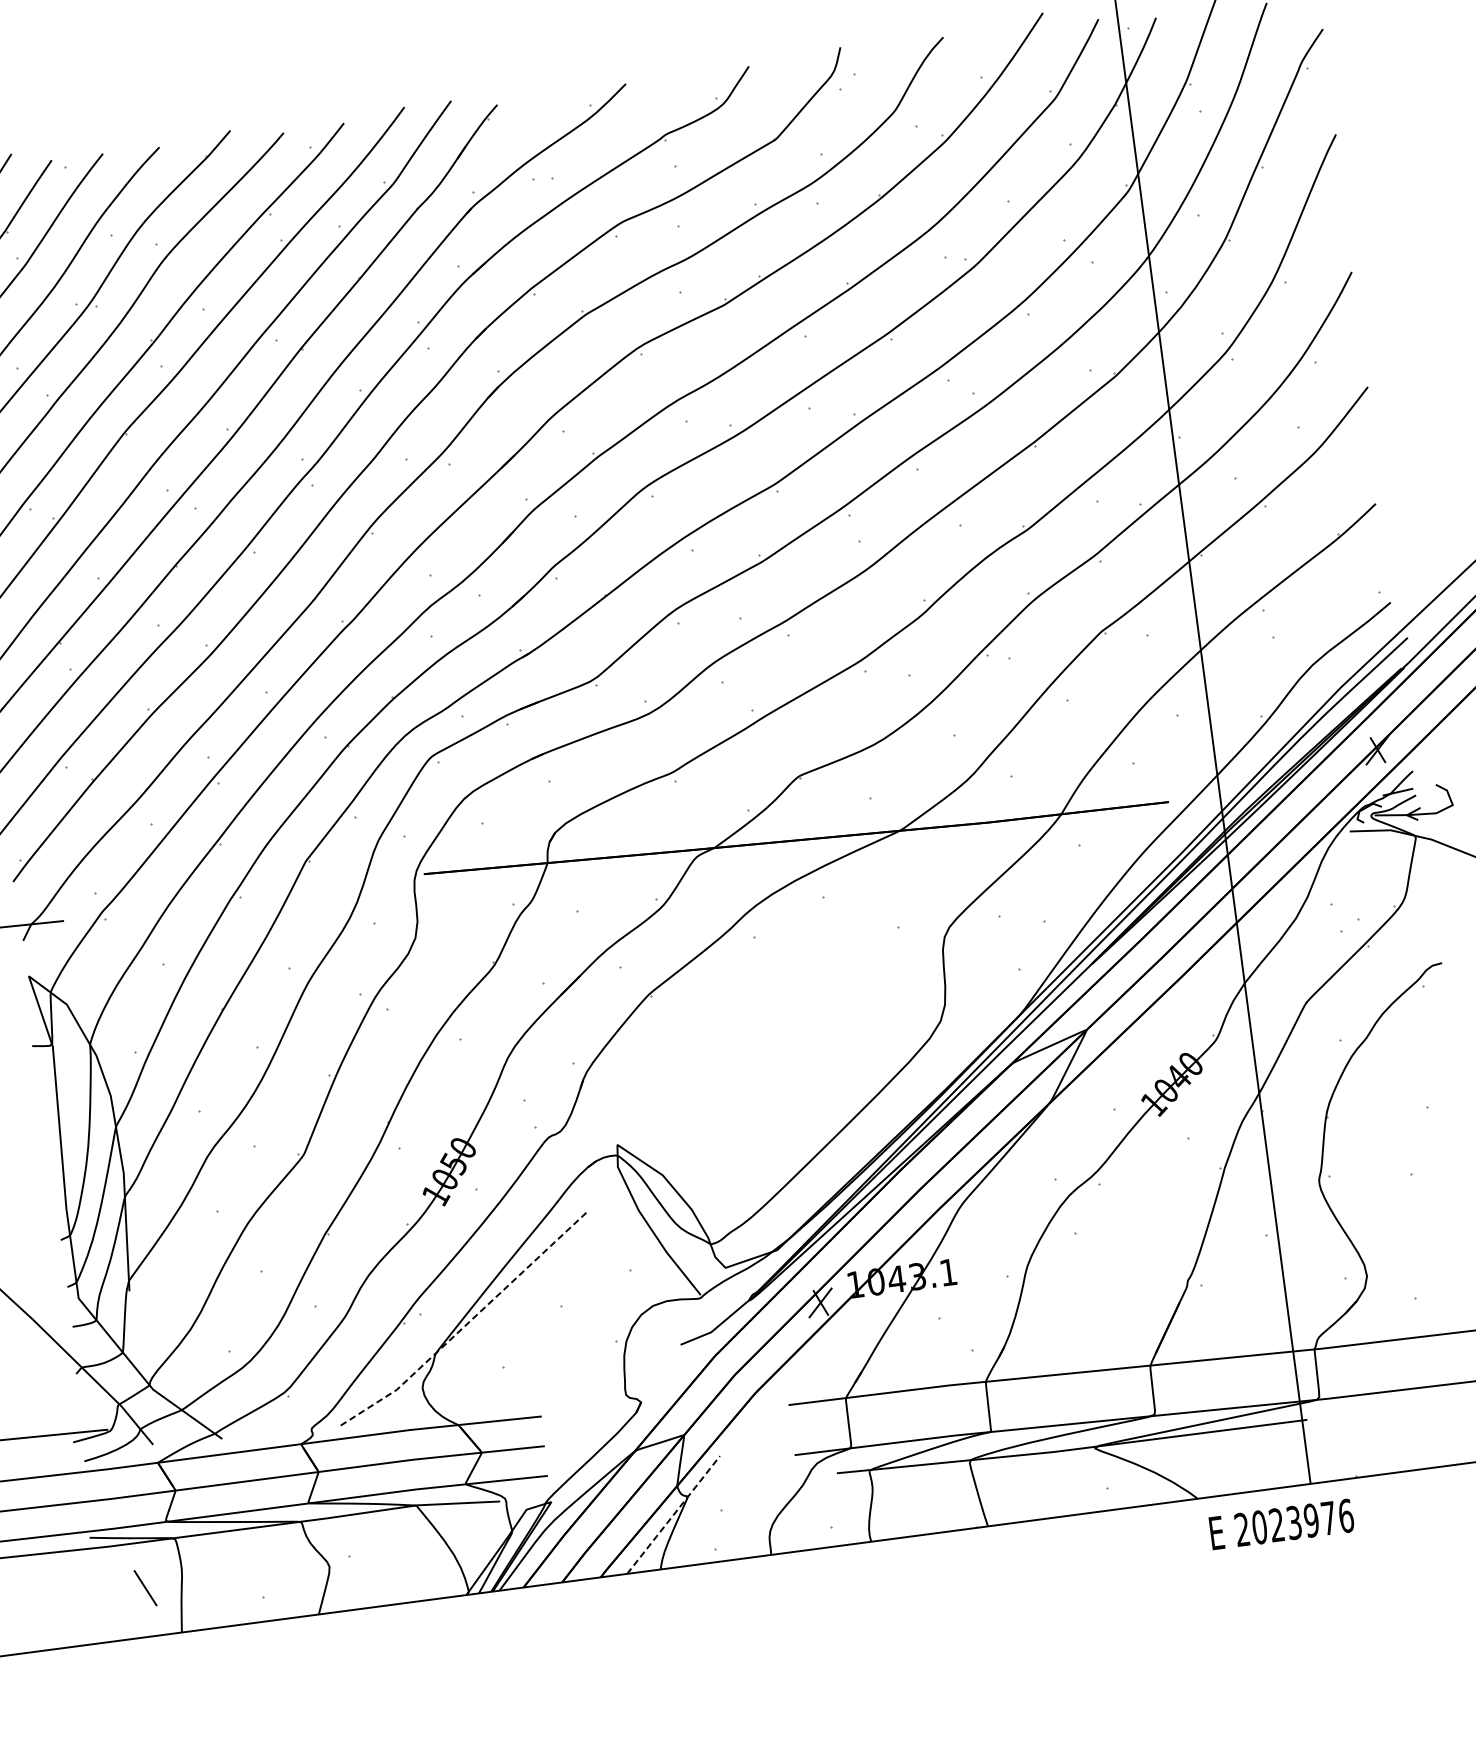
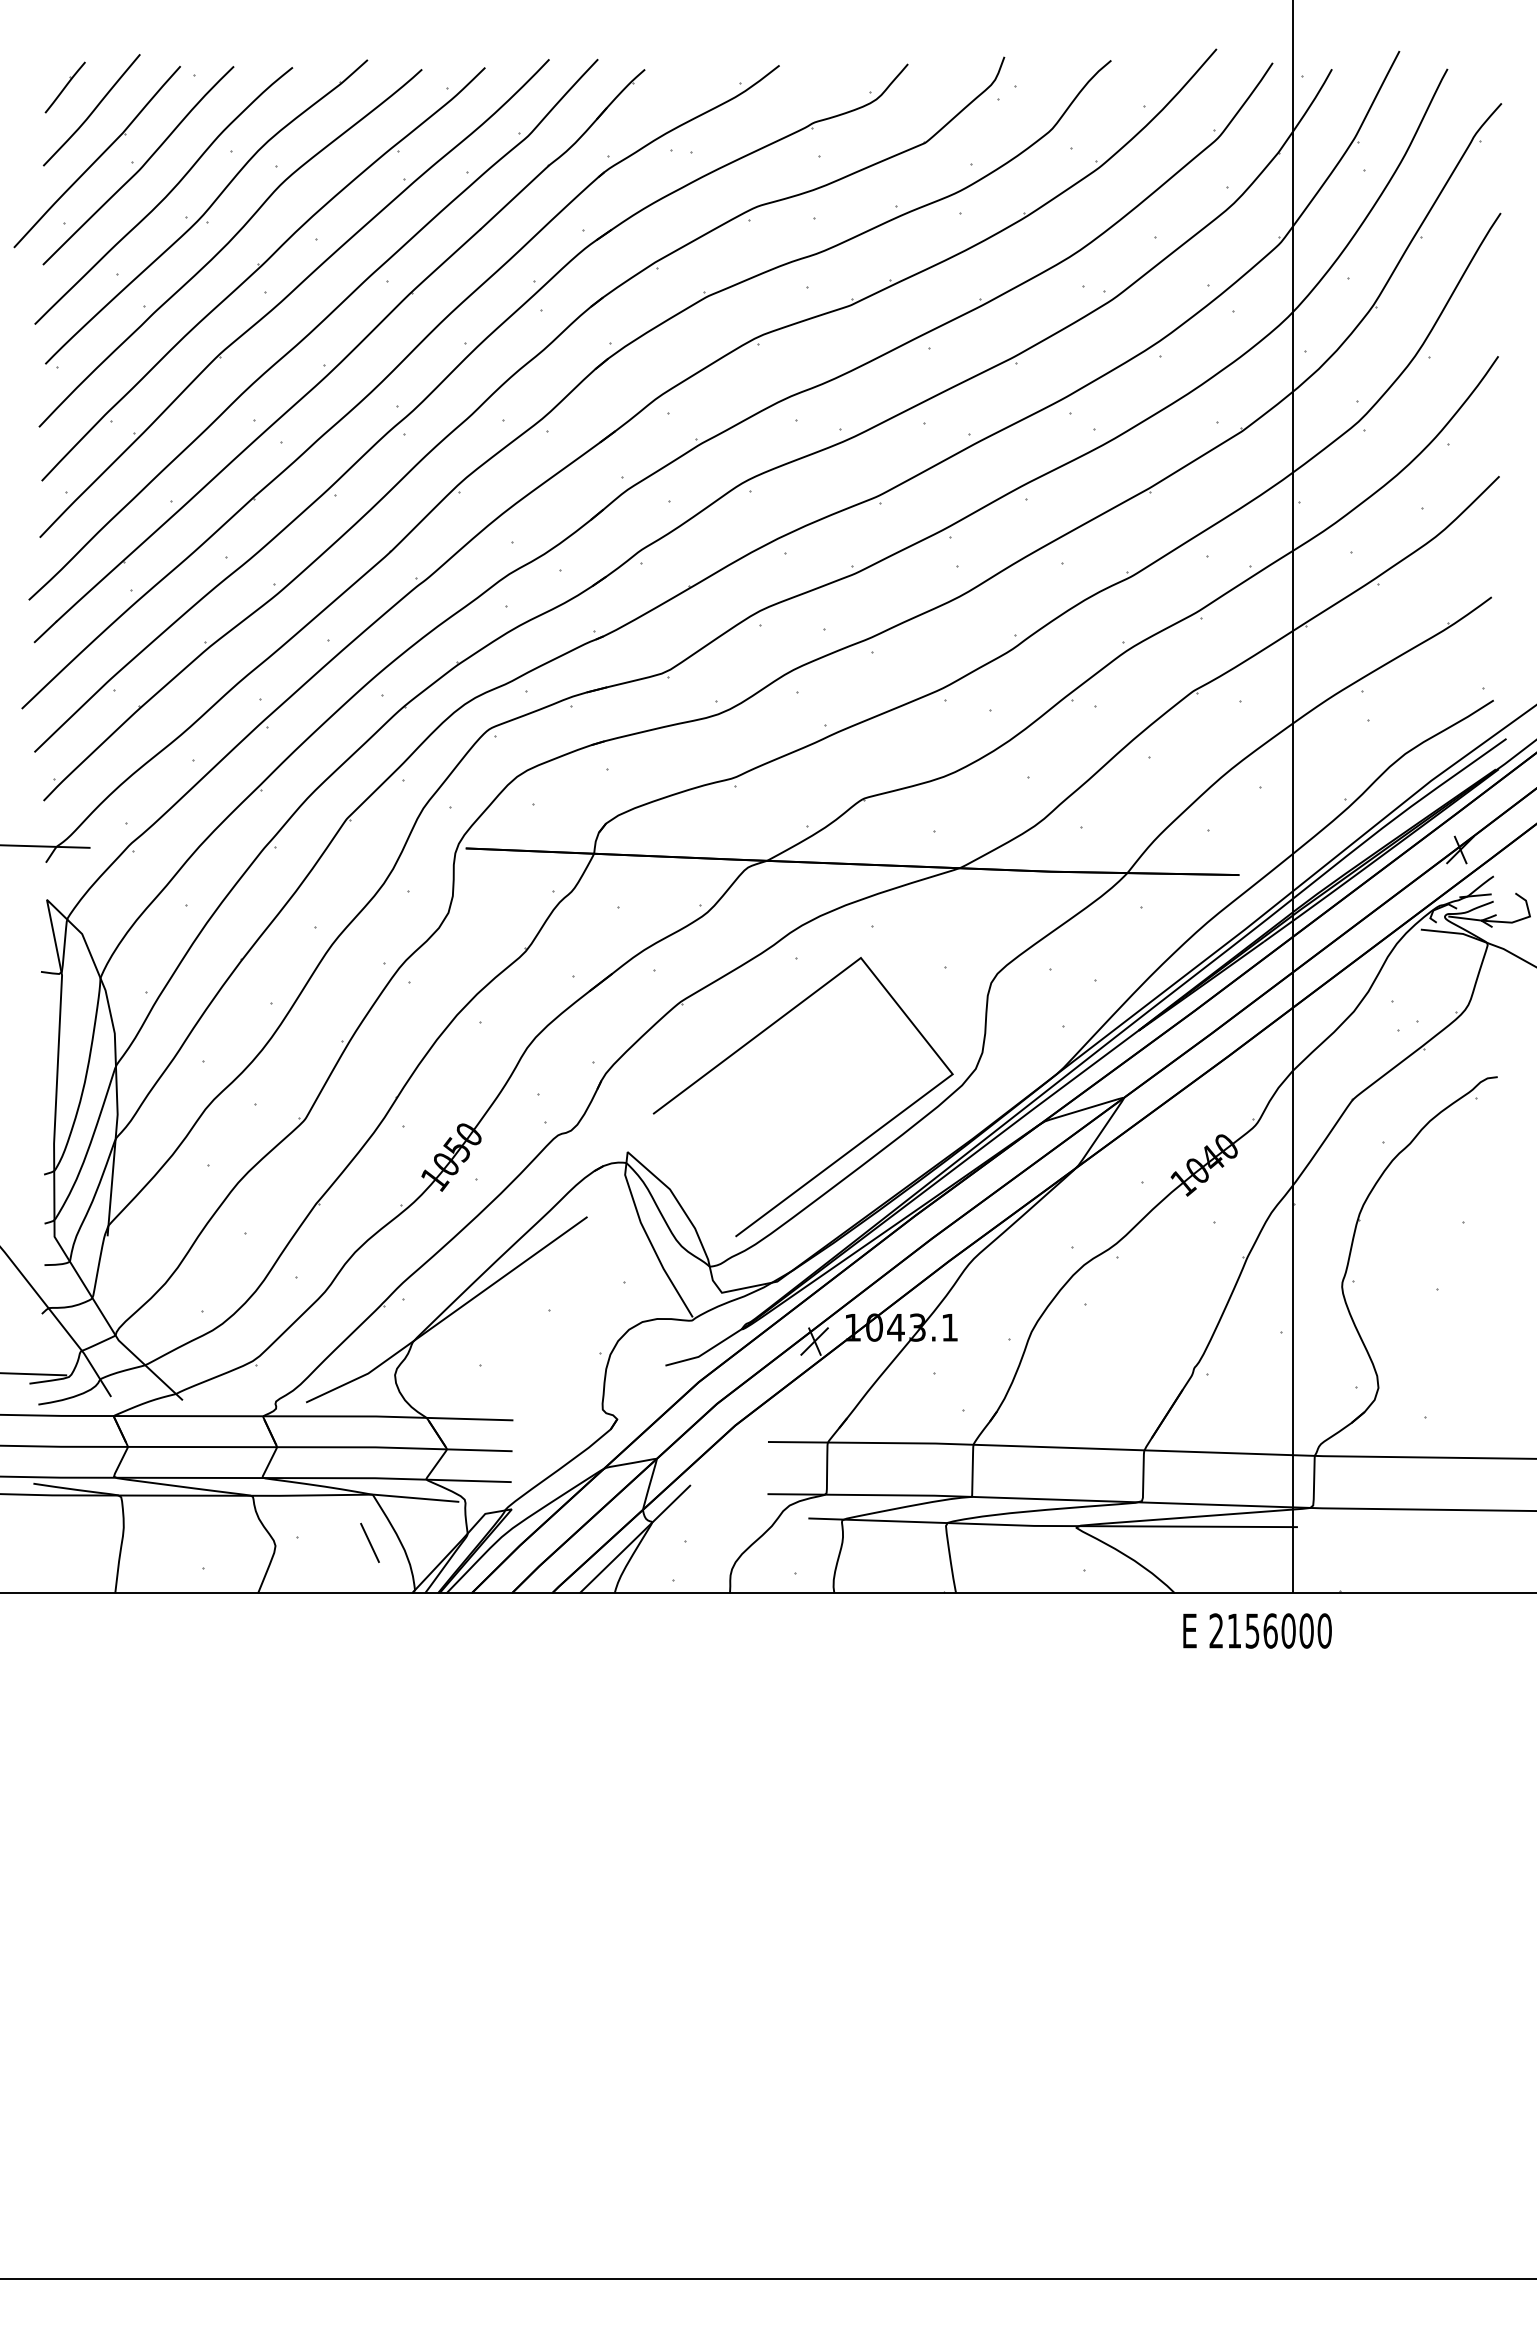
line: (824, 1119) -> (843, 1154), added
line: (467, 1324) -> (449, 1315), dashed -> solid
line: (673, 1515) -> (635, 1539), dashed -> solid
text: (1302, 1521) -> (1279, 1630), 2023976 -> 2156000
line: (145, 1587) -> (369, 1542), moved

